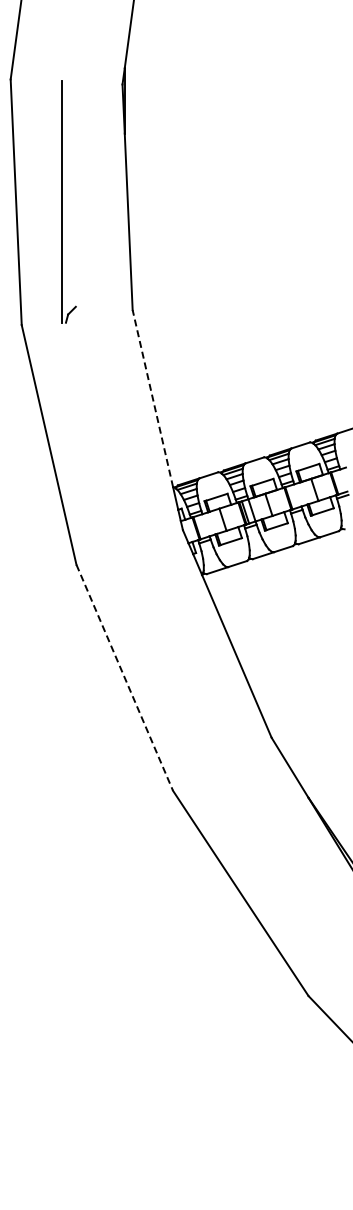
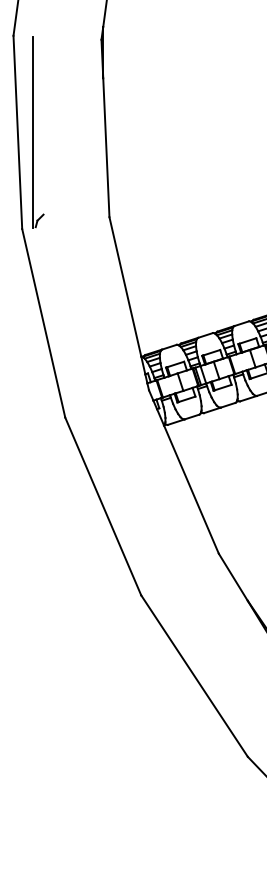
part: (68, 201) -> (37, 131), moved
line: (152, 398) -> (125, 286), dashed -> solid
line: (124, 677) -> (103, 506), dashed -> solid

